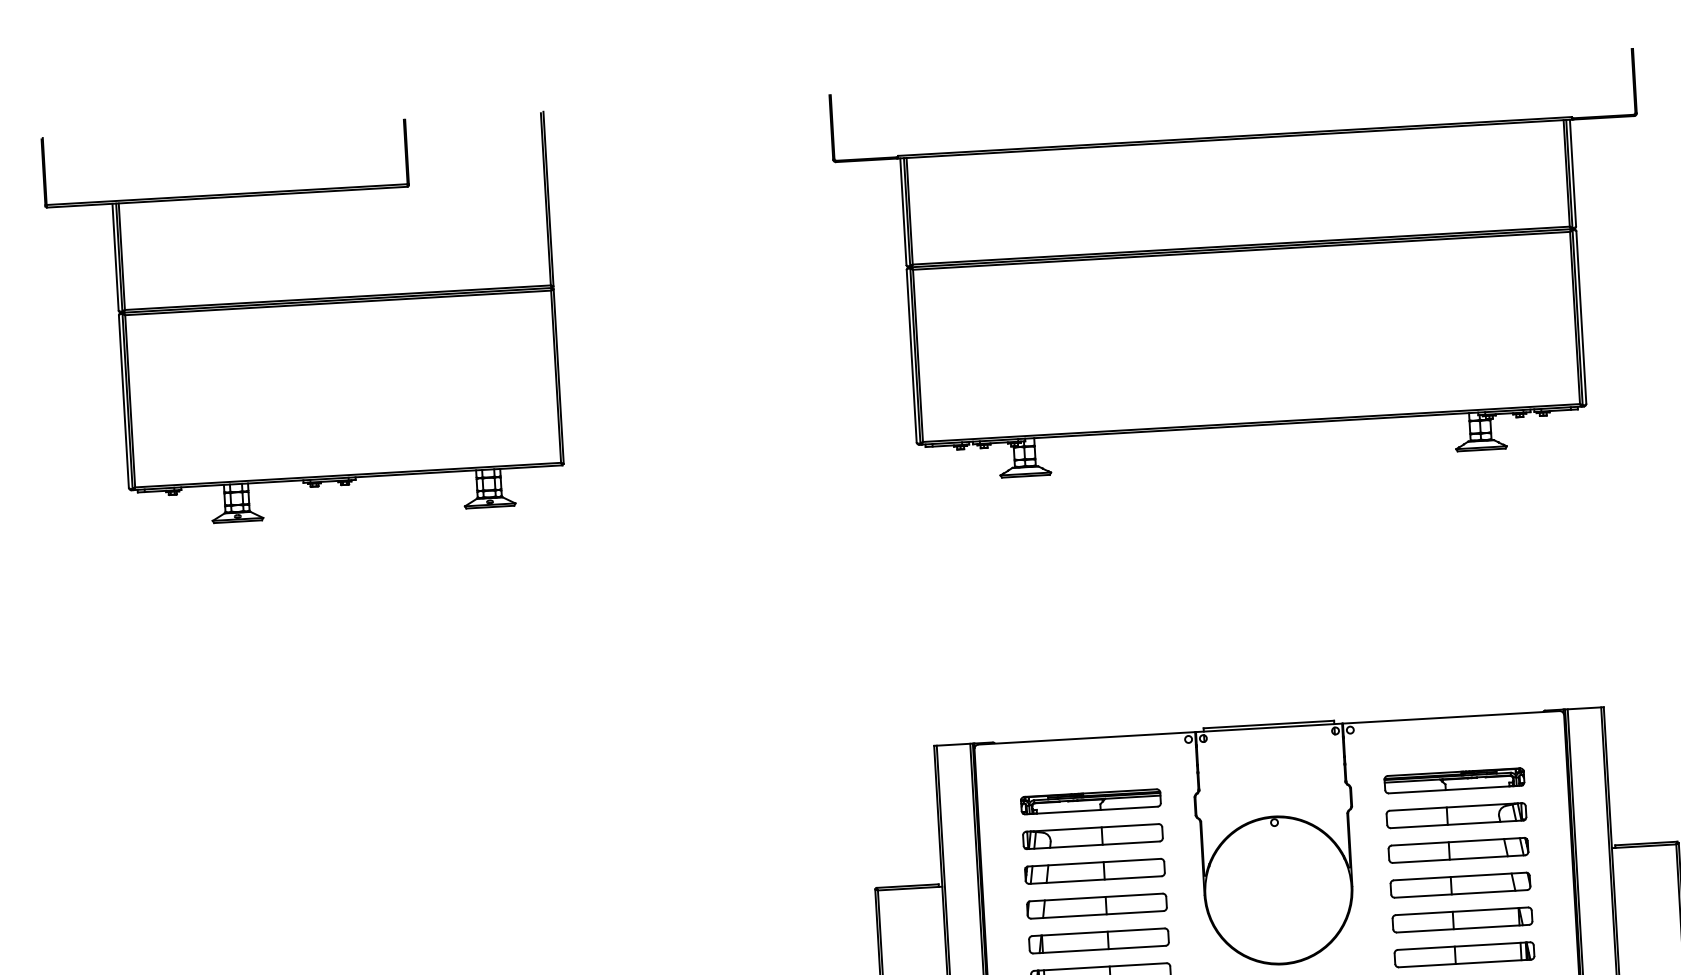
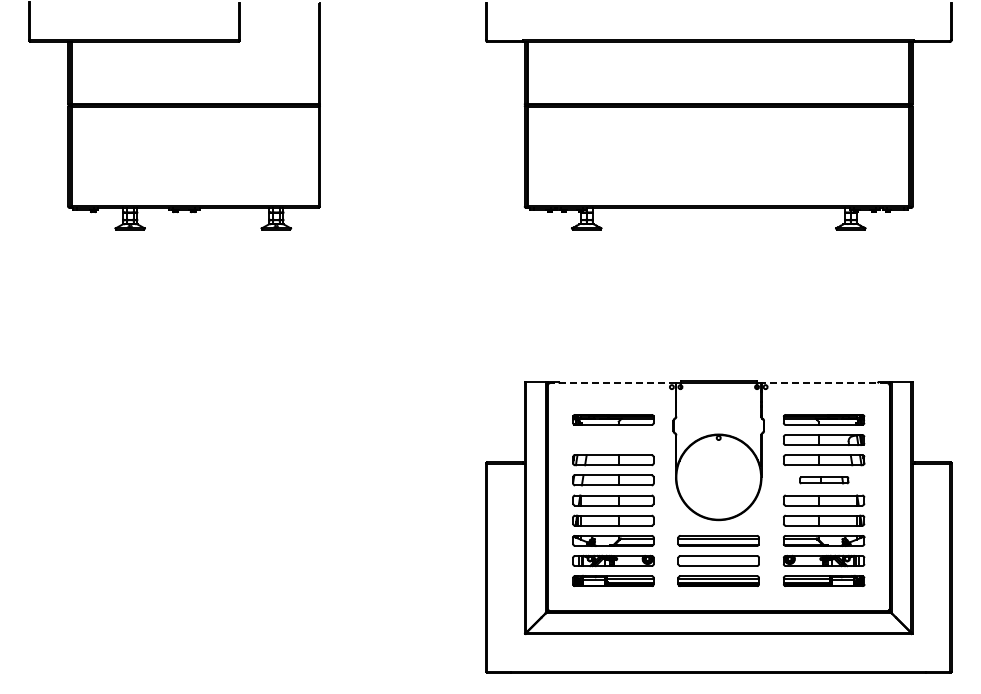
line: (1451, 717) -> (824, 383), solid -> dashed
line: (1087, 738) -> (613, 383), solid -> dashed
part: (1093, 837) -> (613, 440), removed
part: (1461, 885) -> (824, 480), size x0.6

